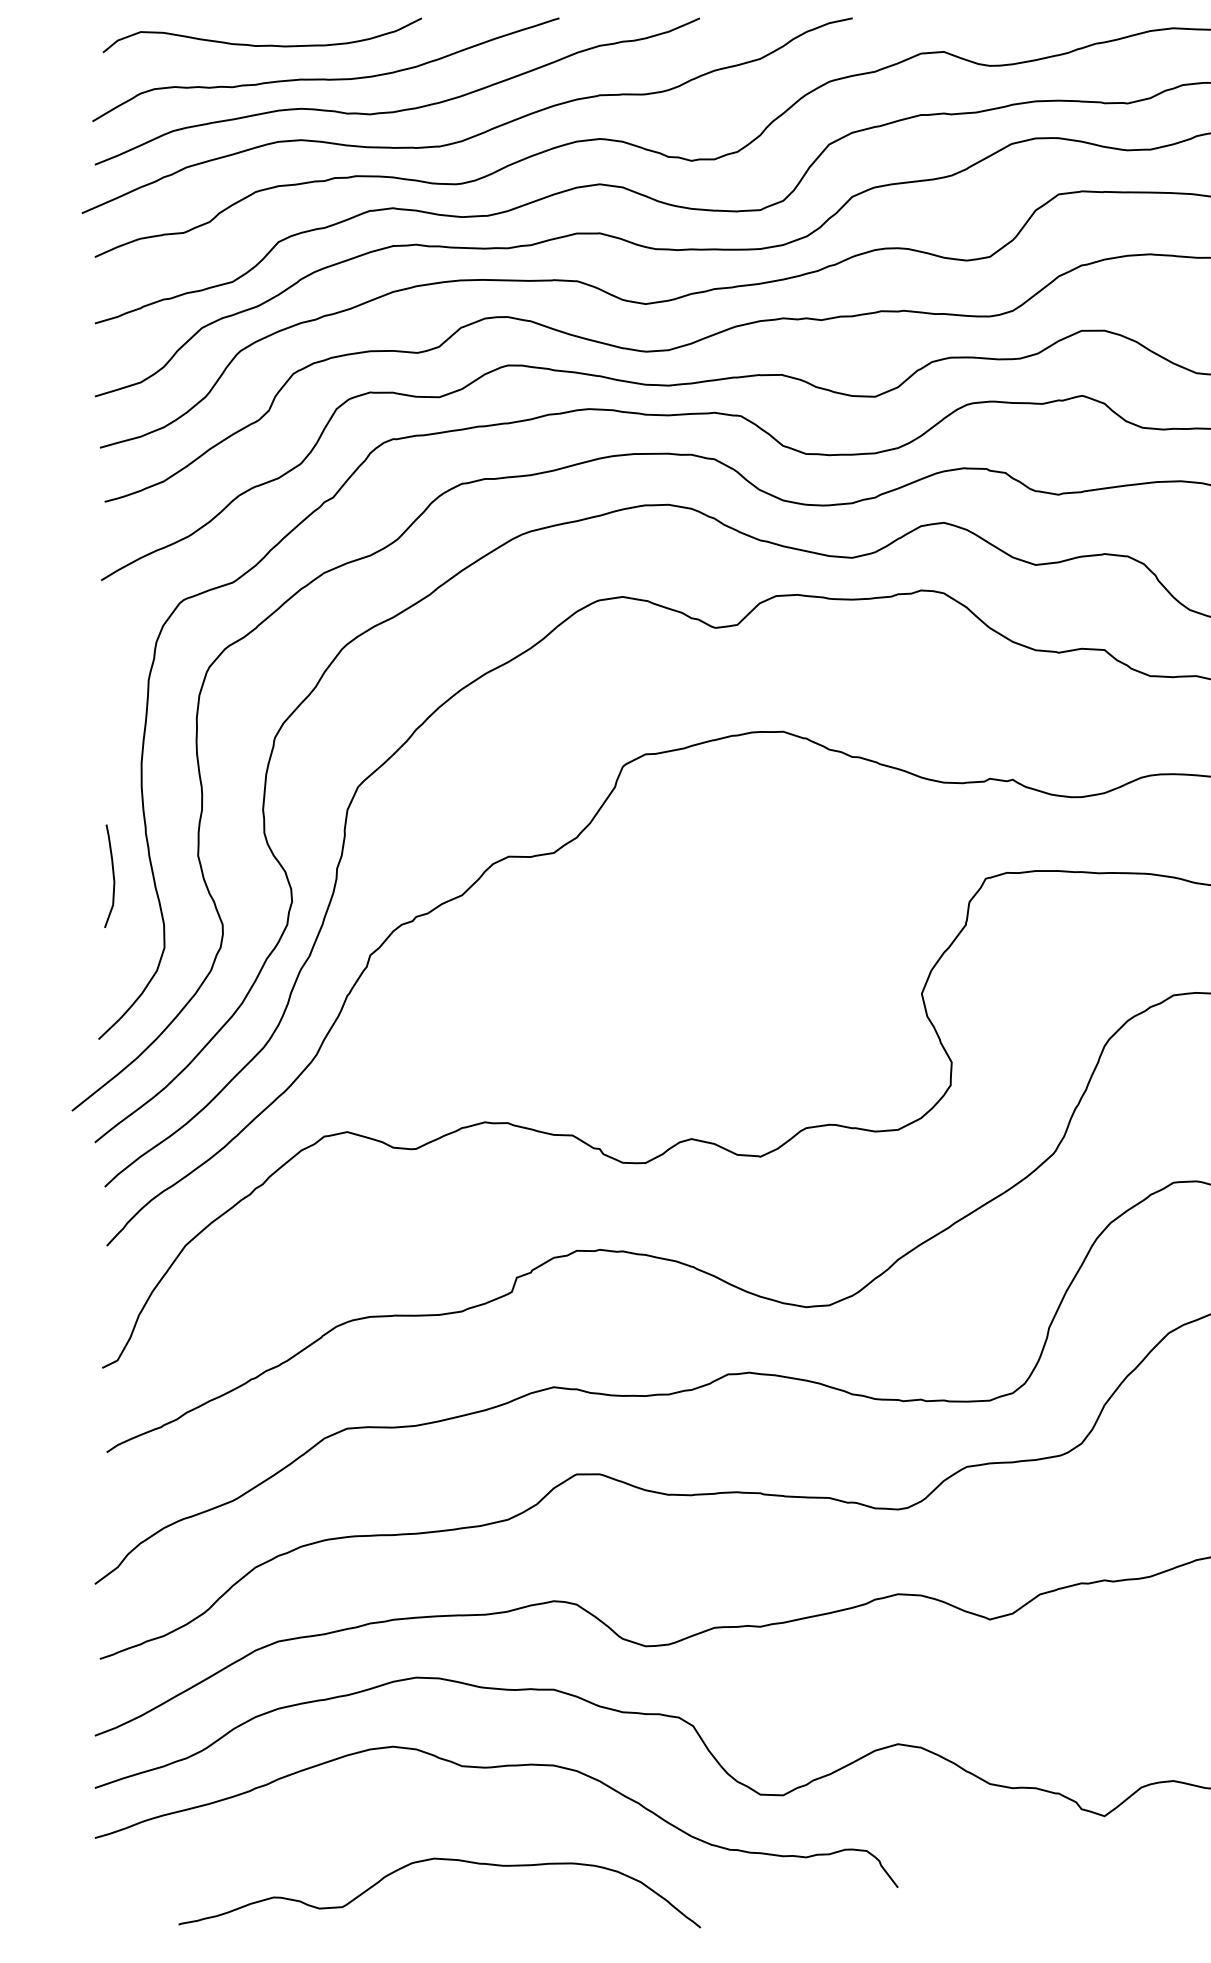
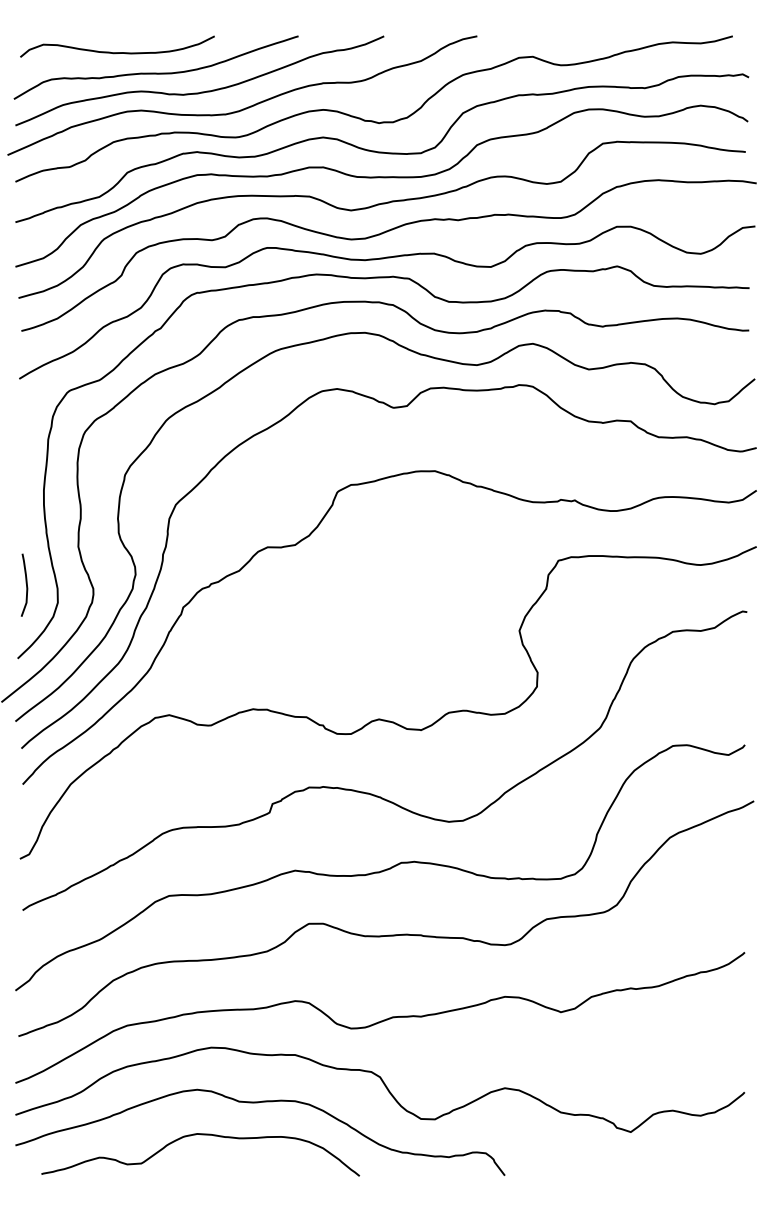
curve: (111, 873) -> (25, 583), moved
curve: (441, 1861) -> (201, 1135), moved

